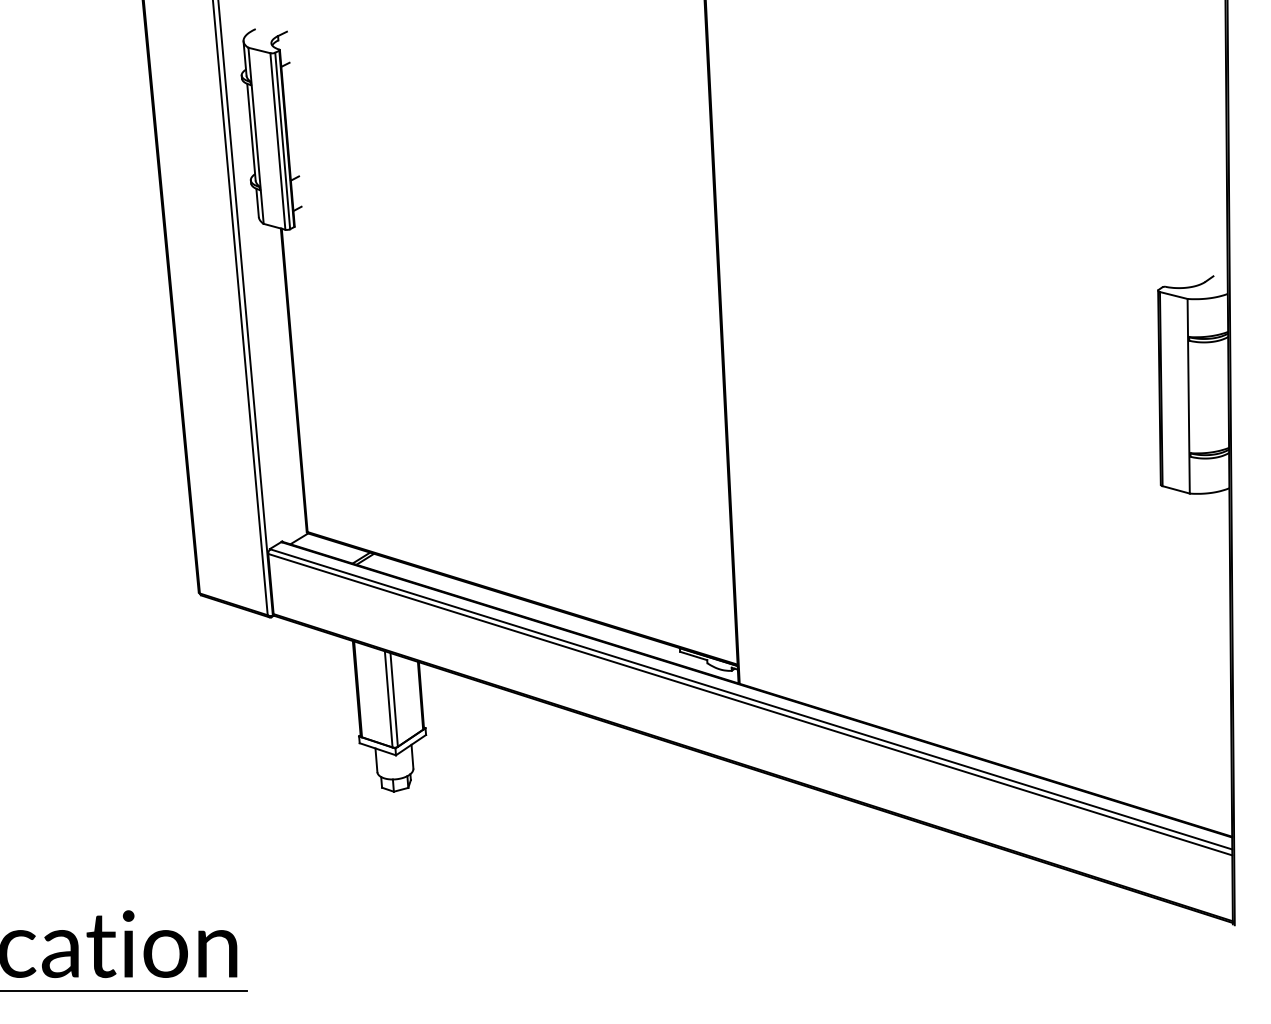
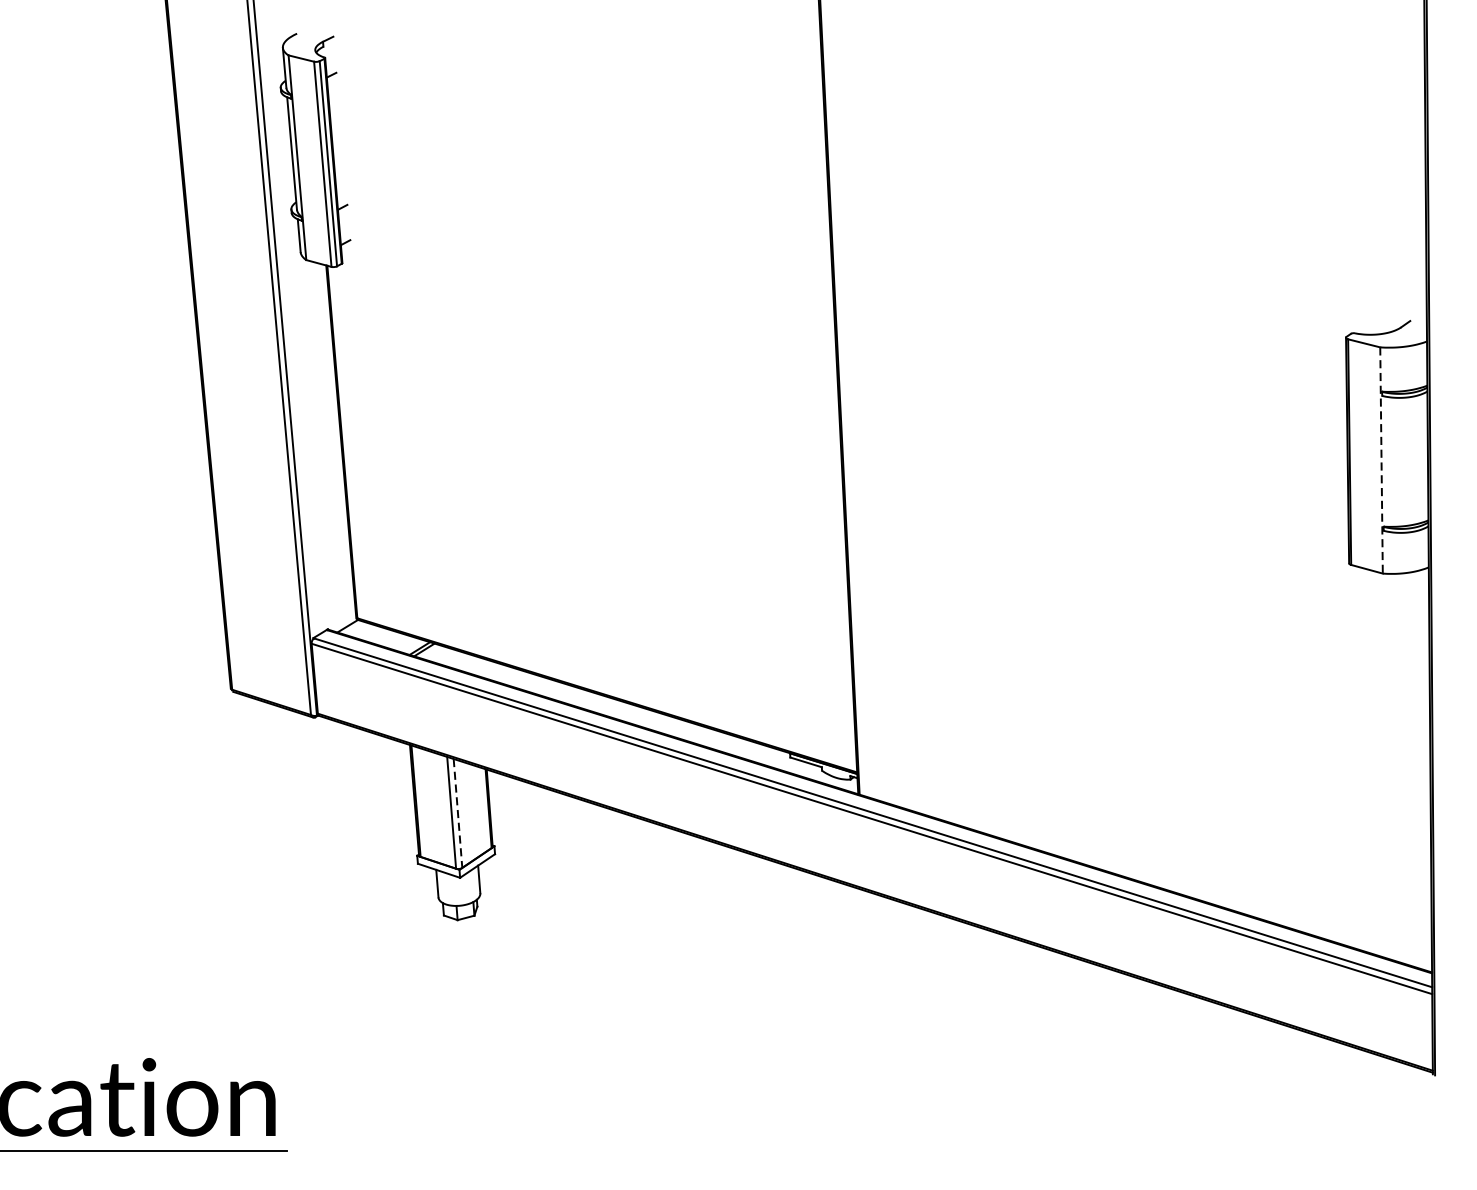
line: (1188, 396) -> (1381, 460), solid -> dashed
line: (394, 700) -> (458, 814), solid -> dashed

